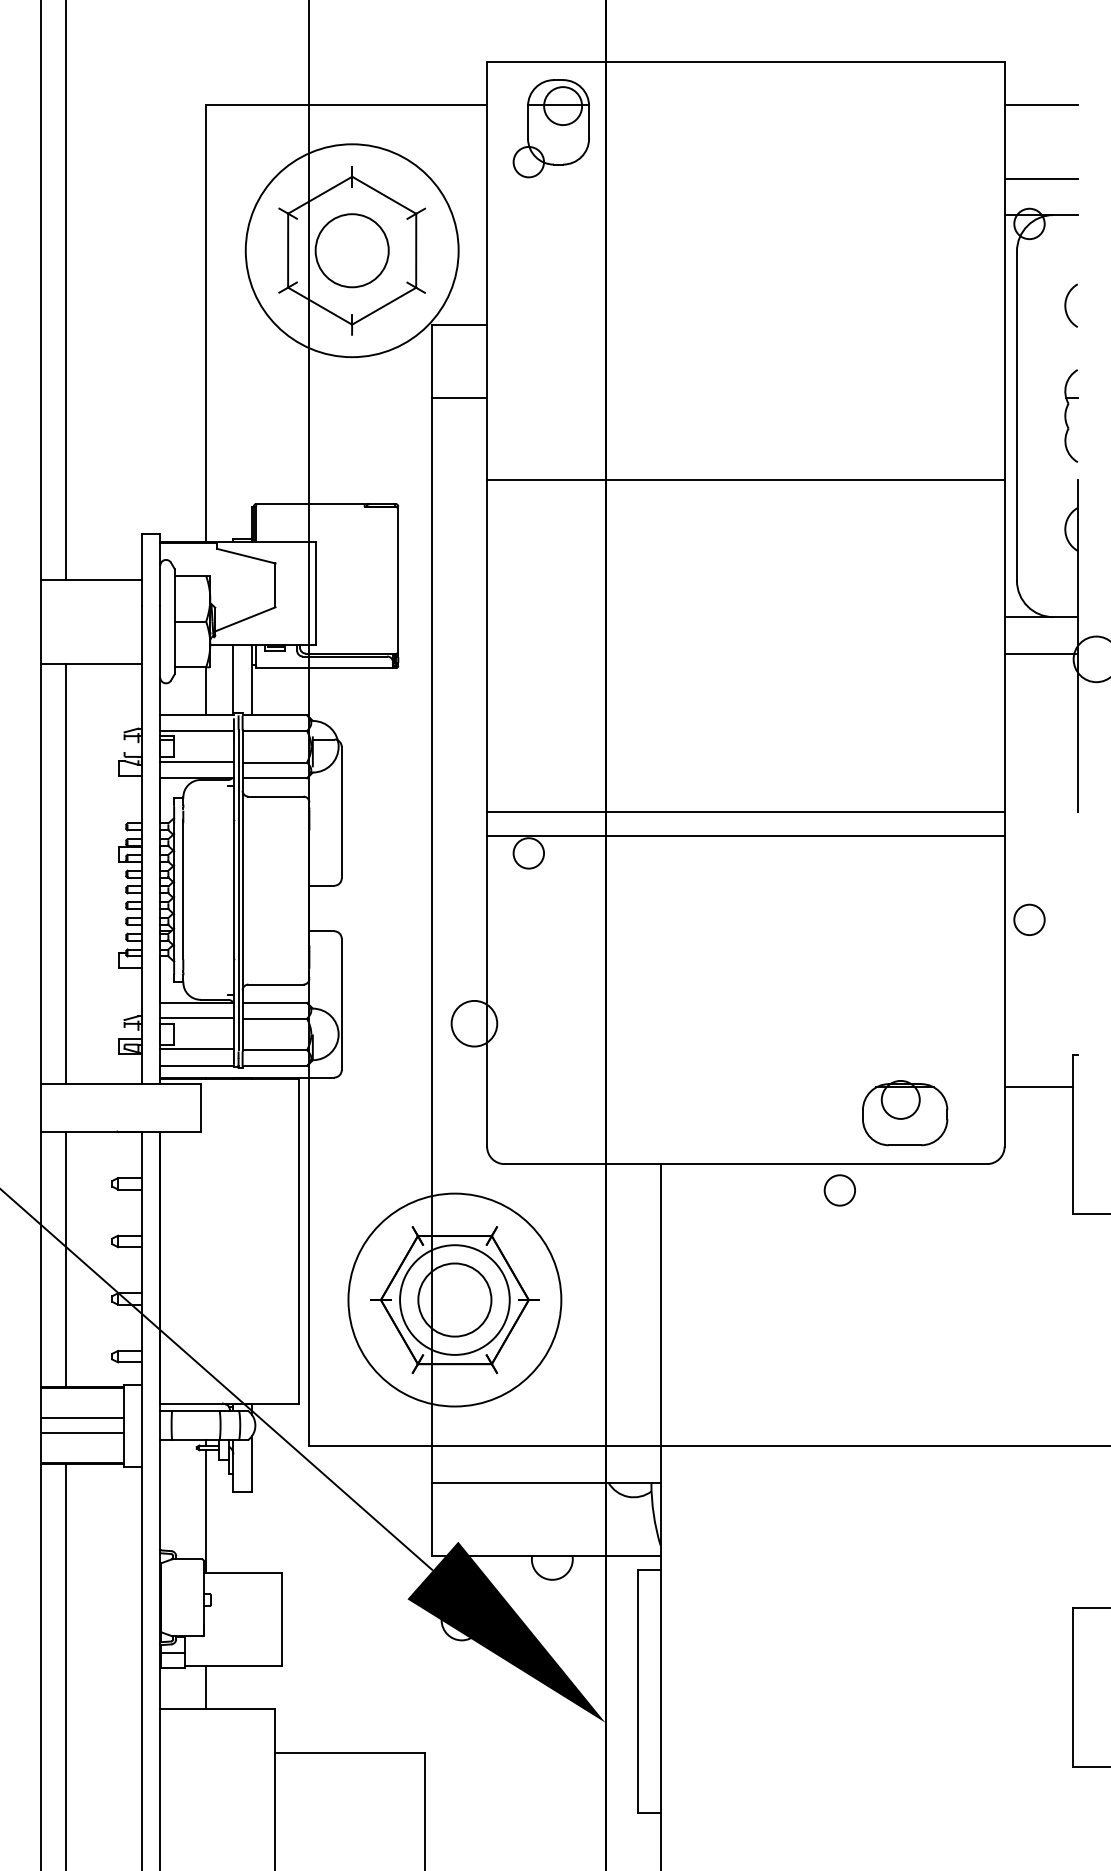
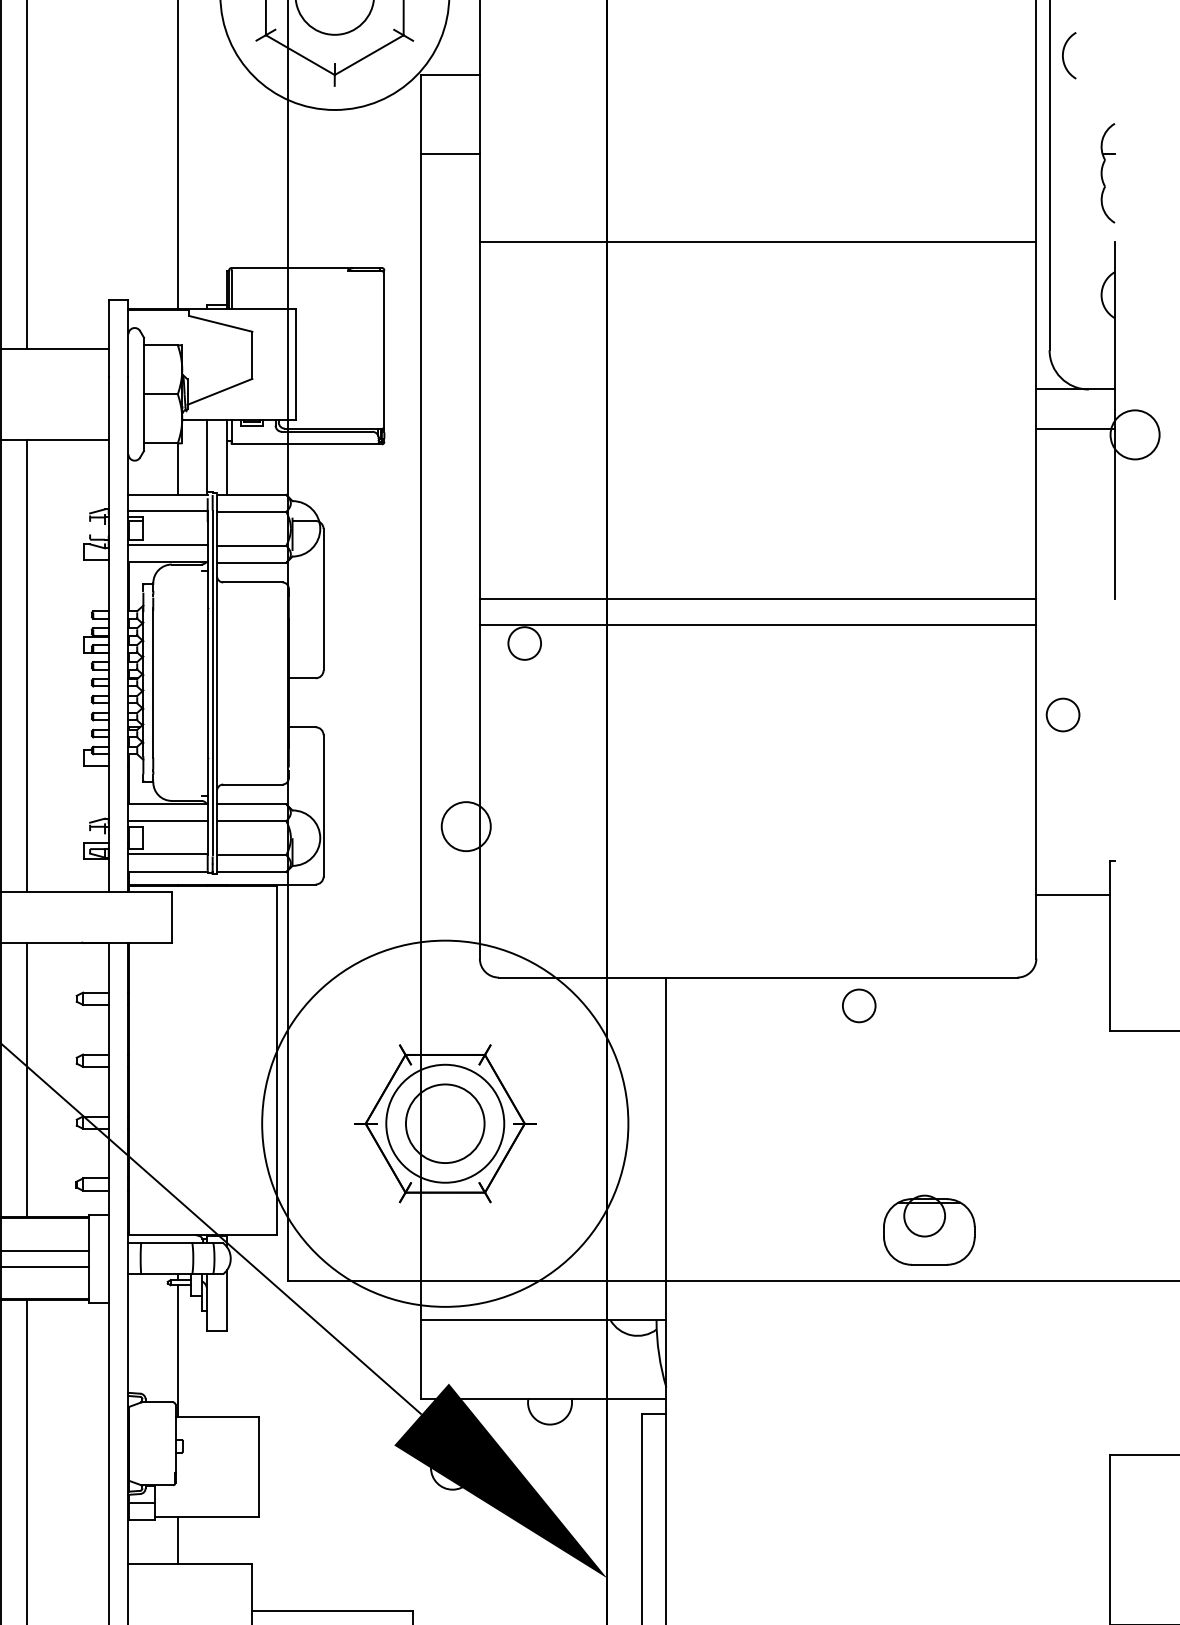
arc: (1066, 305) -> (1064, 55), moved
part: (905, 1113) -> (929, 1230), moved
circle: (454, 1299) -> (444, 1123), size x1.6

